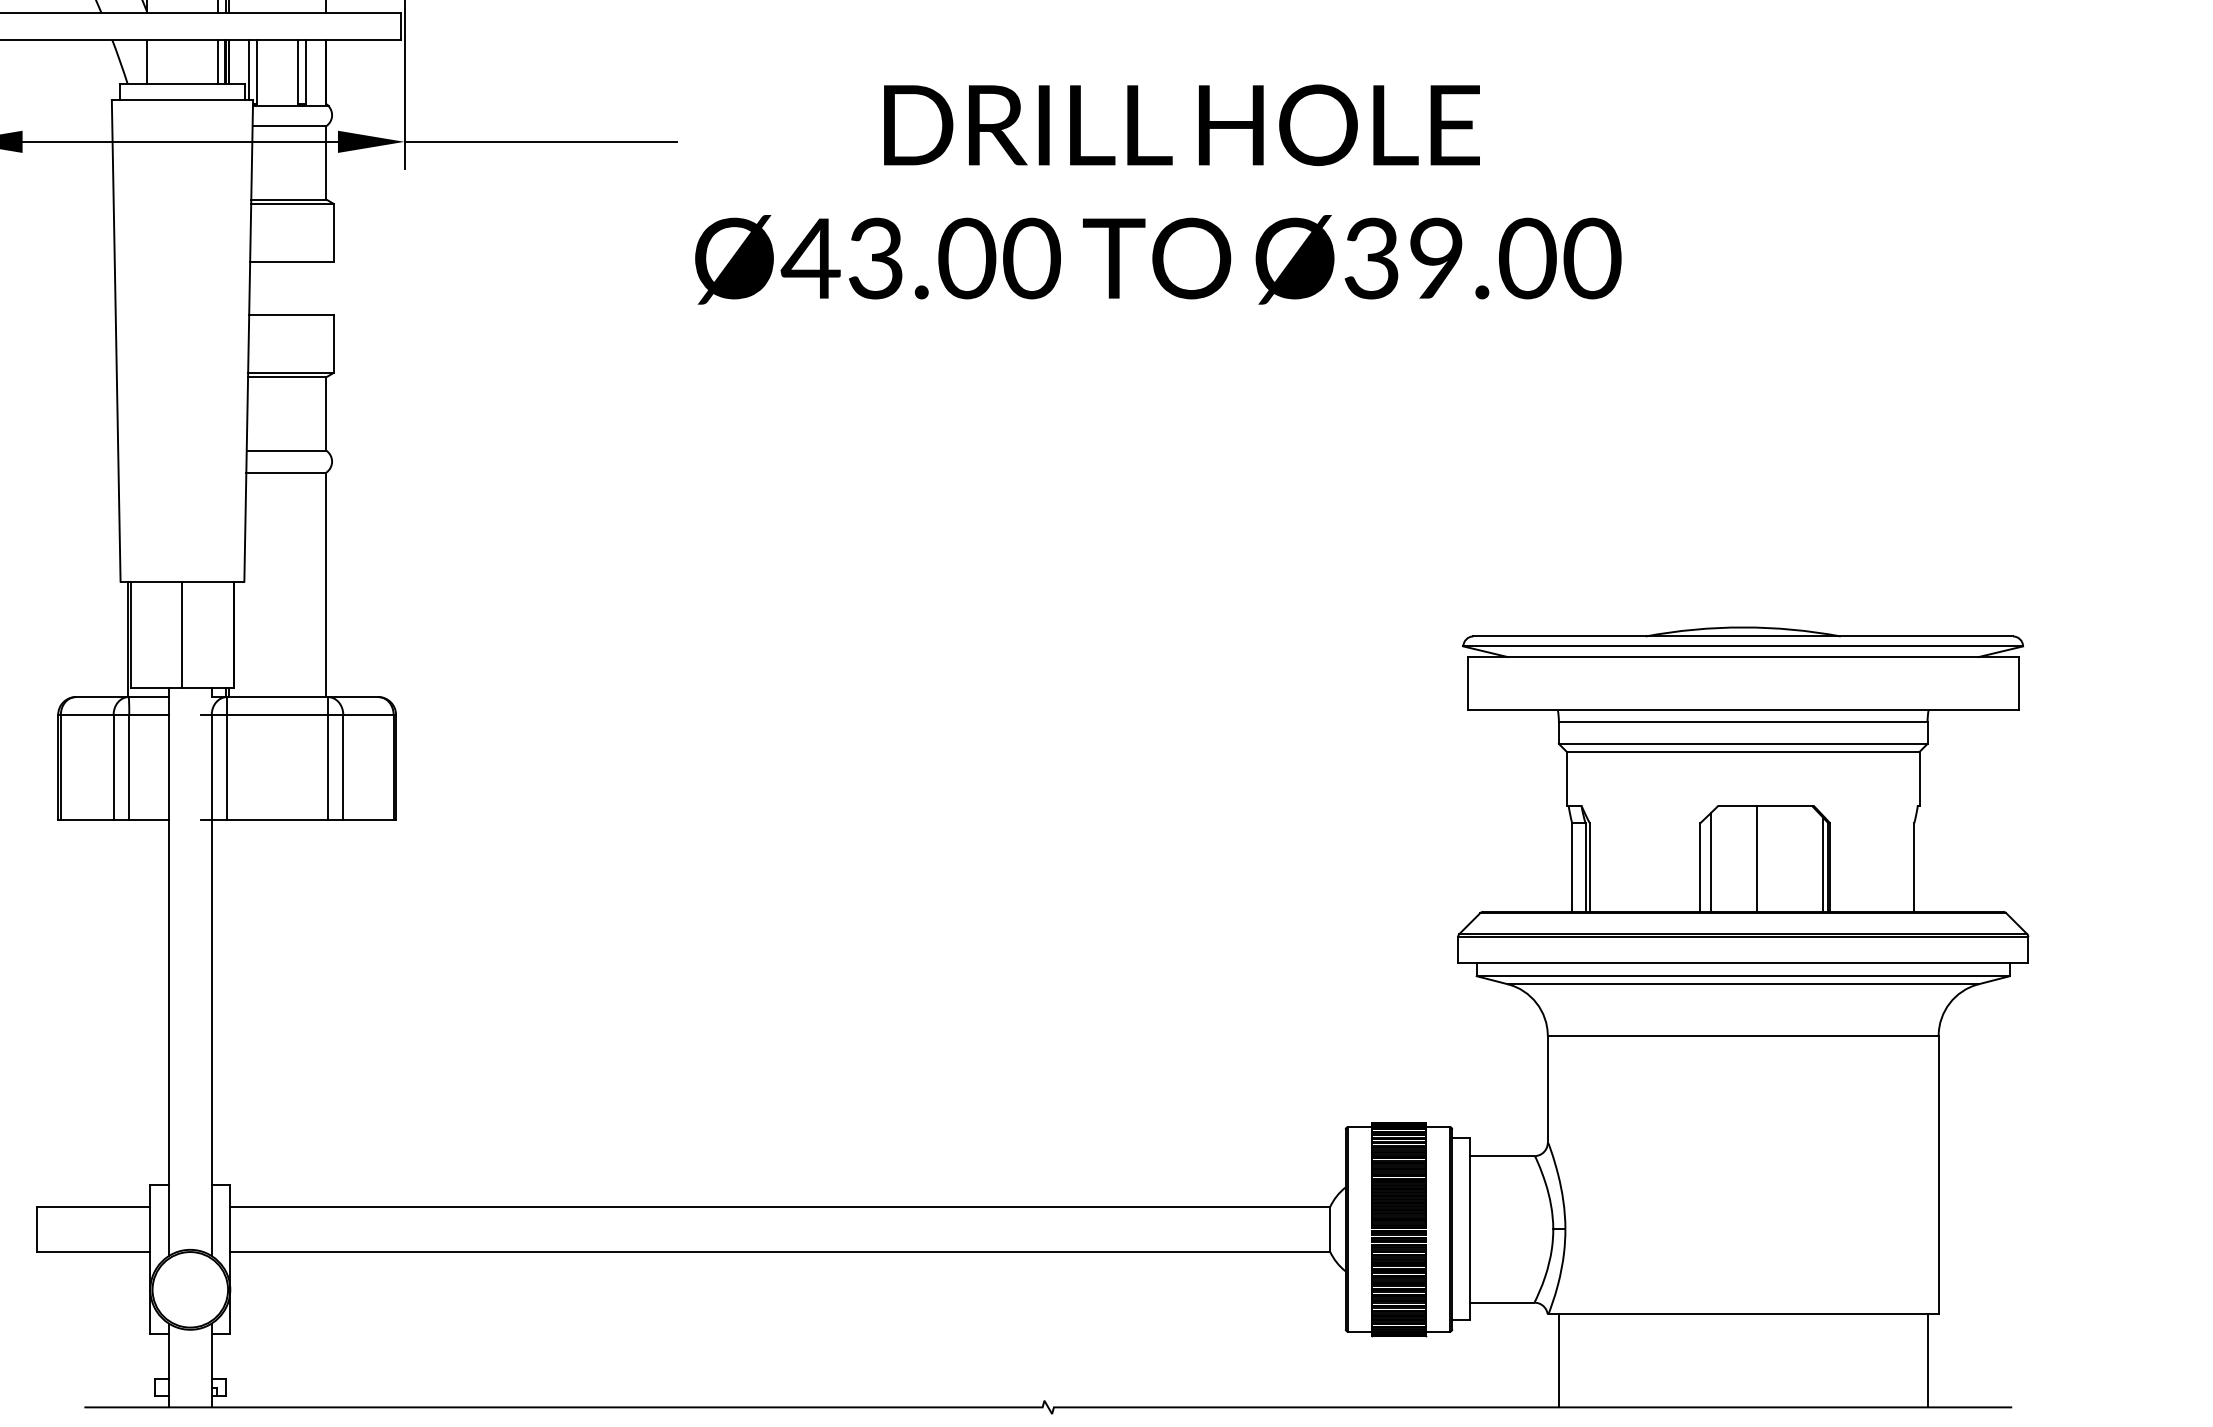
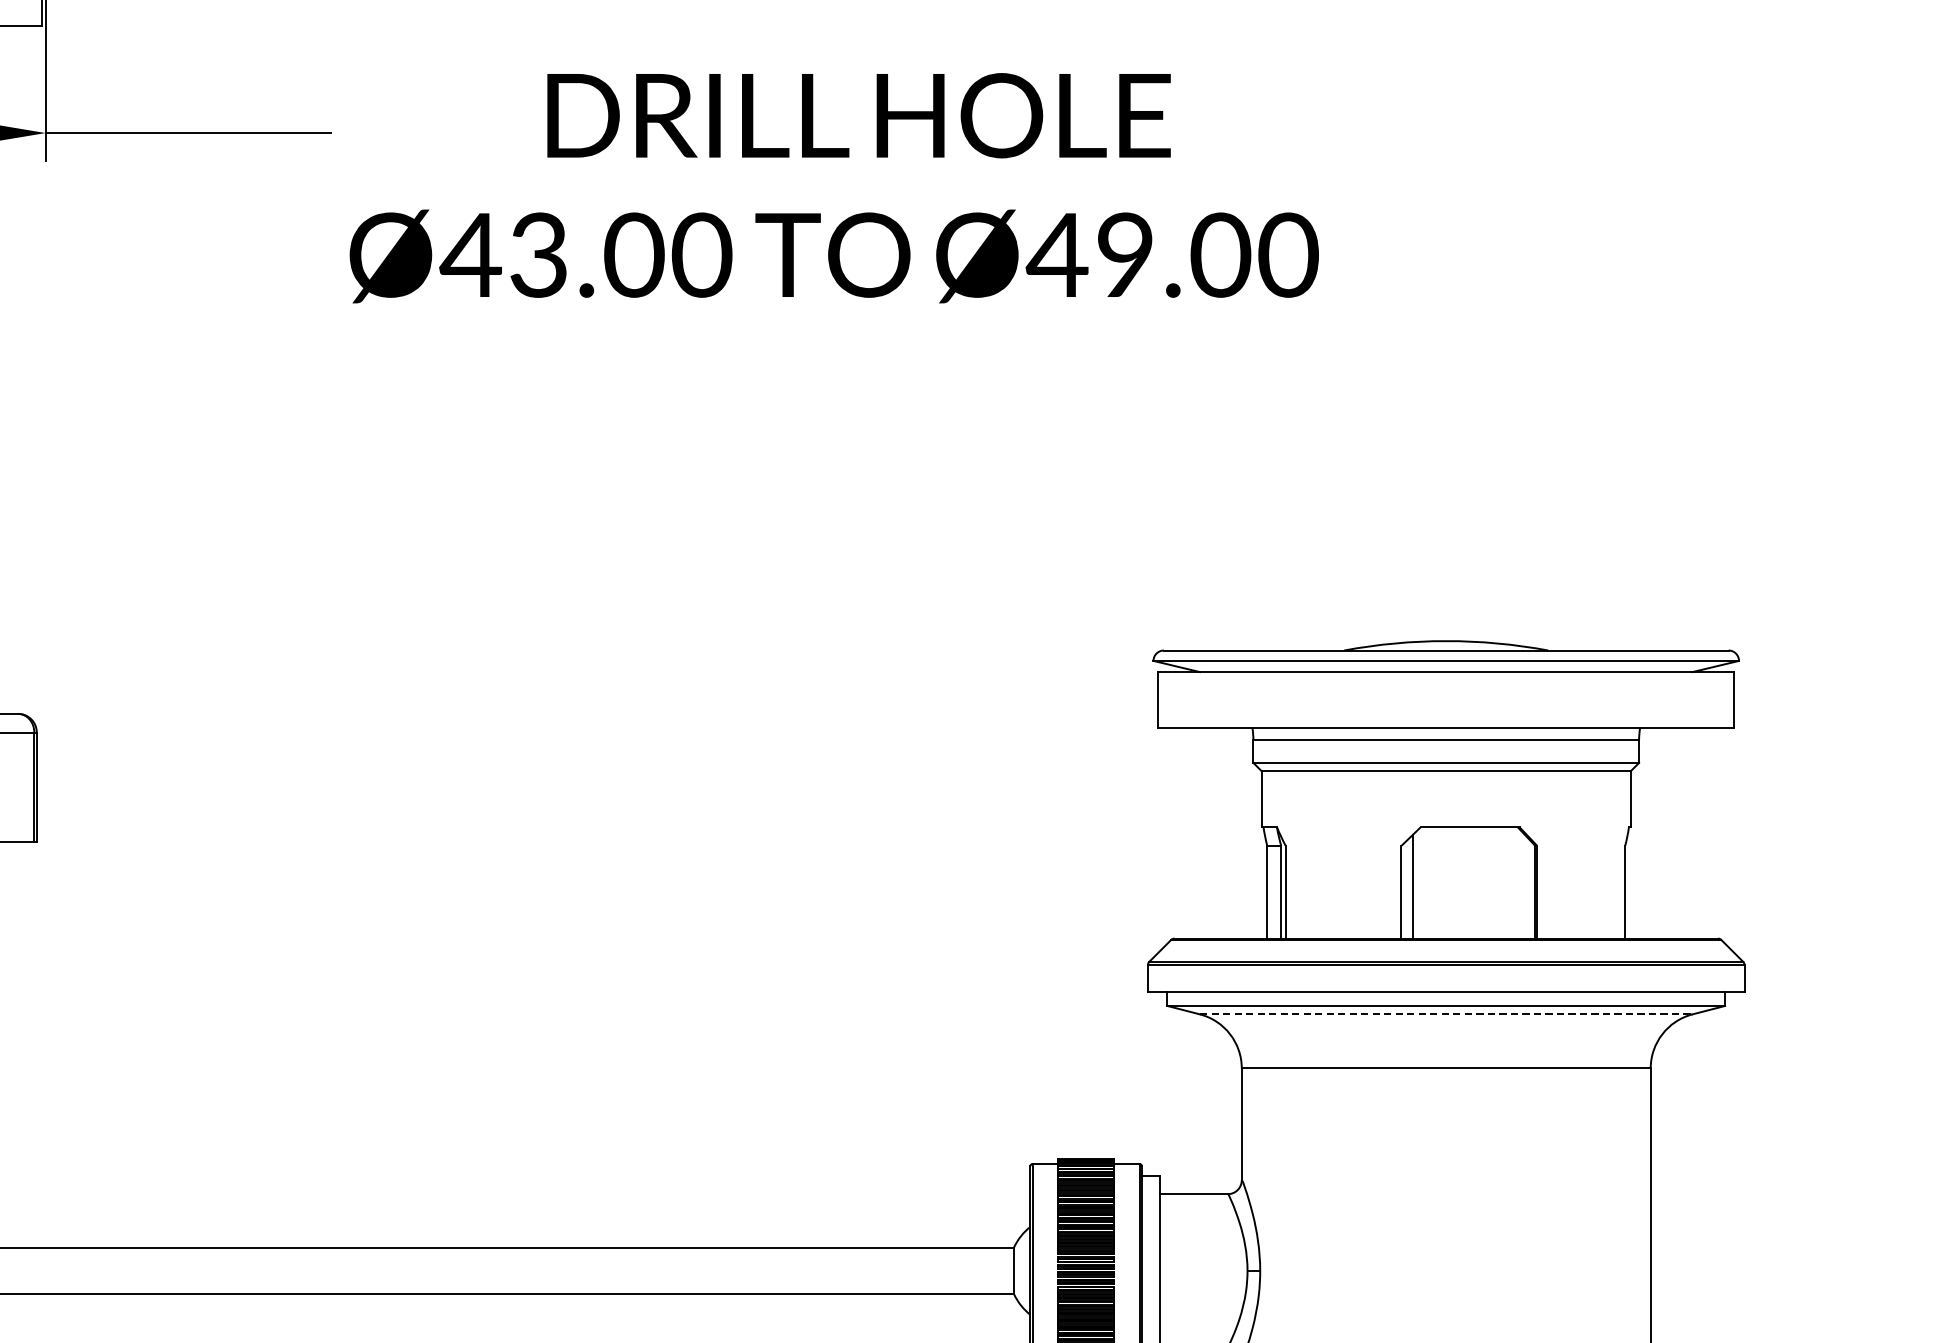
text: (1371, 258) -> (1057, 255), Ø39.00 -> Ø49.00
line: (1757, 858) -> (1461, 882), removed
line: (1822, 864) -> (1529, 889), removed
line: (1743, 984) -> (1446, 1014), solid -> dashed

